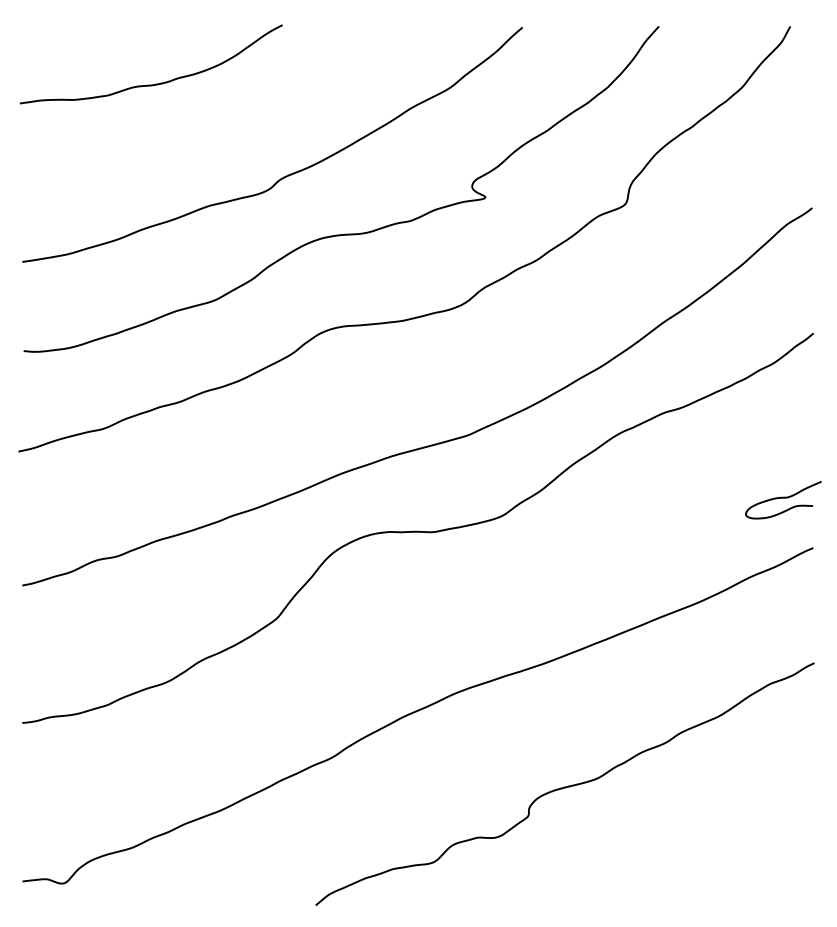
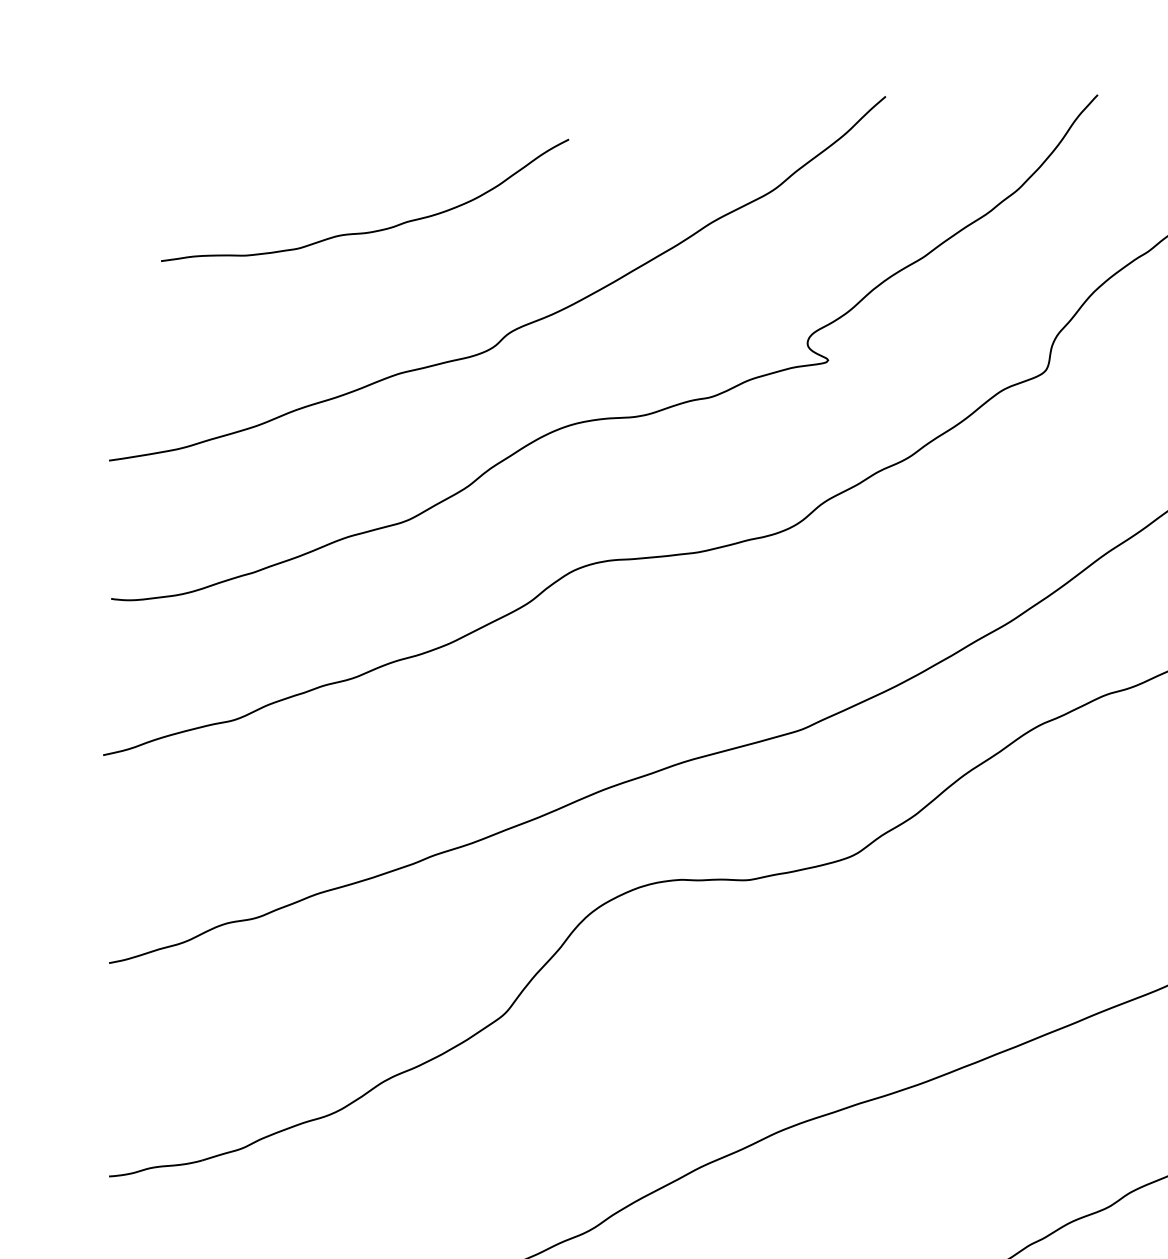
curve: (155, 83) -> (371, 230), moved

